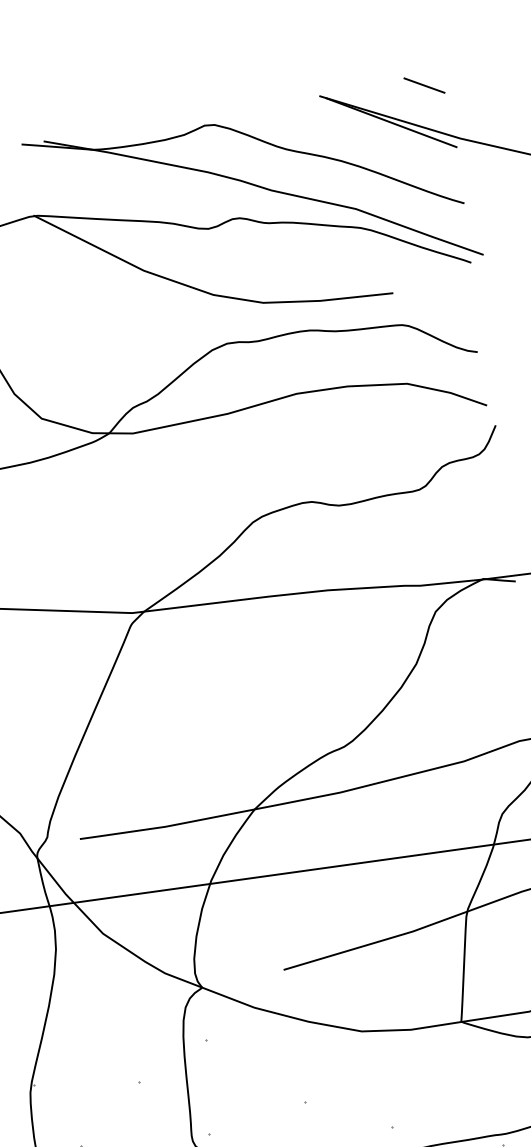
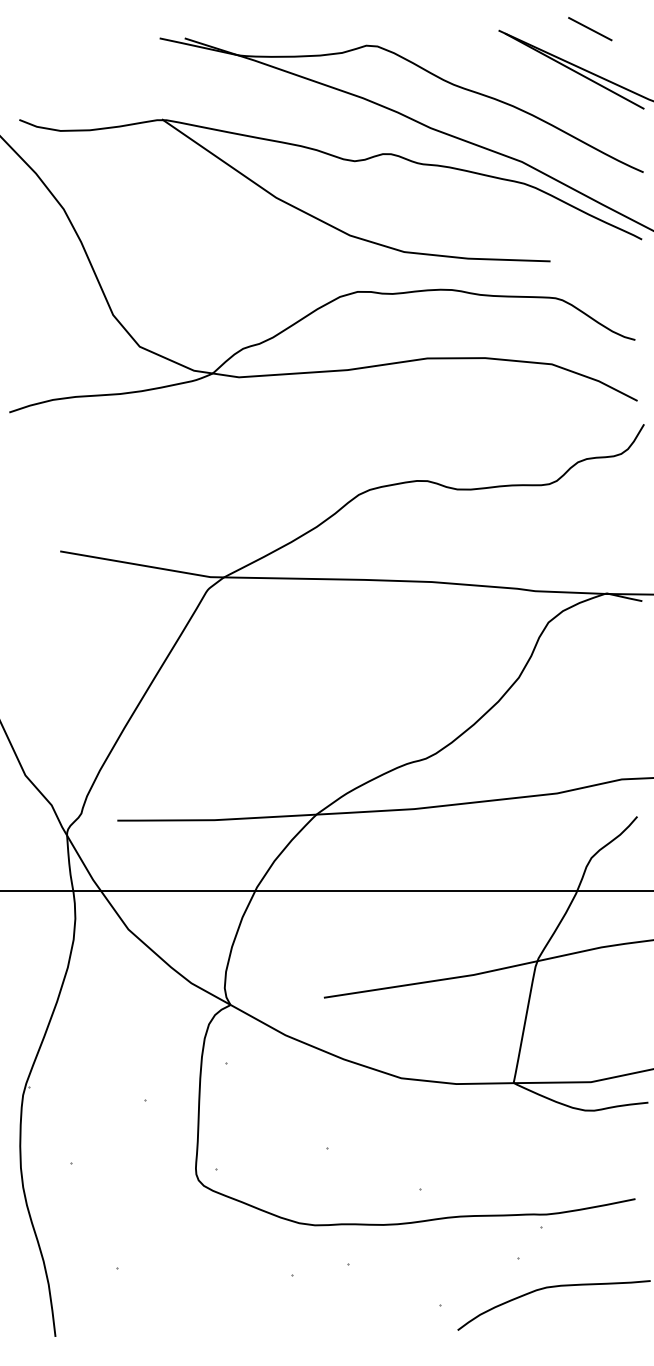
line: (424, 85) -> (590, 29), moved

